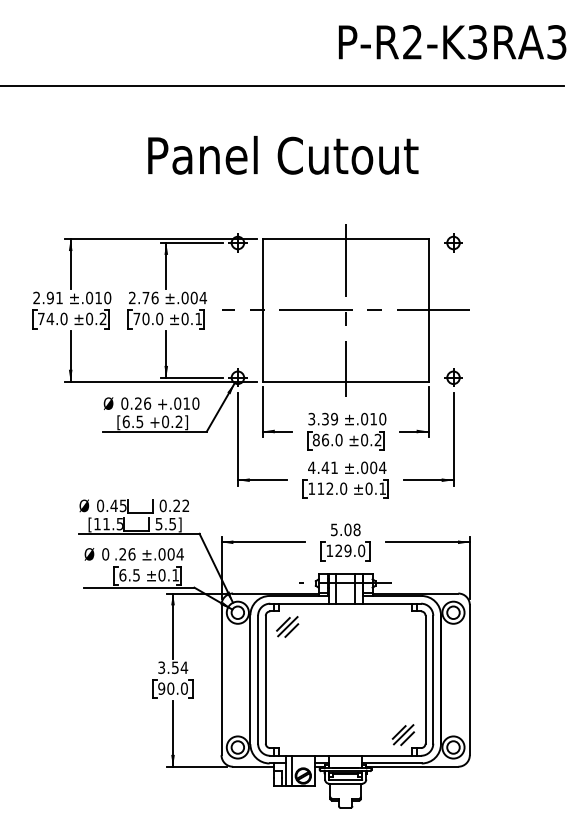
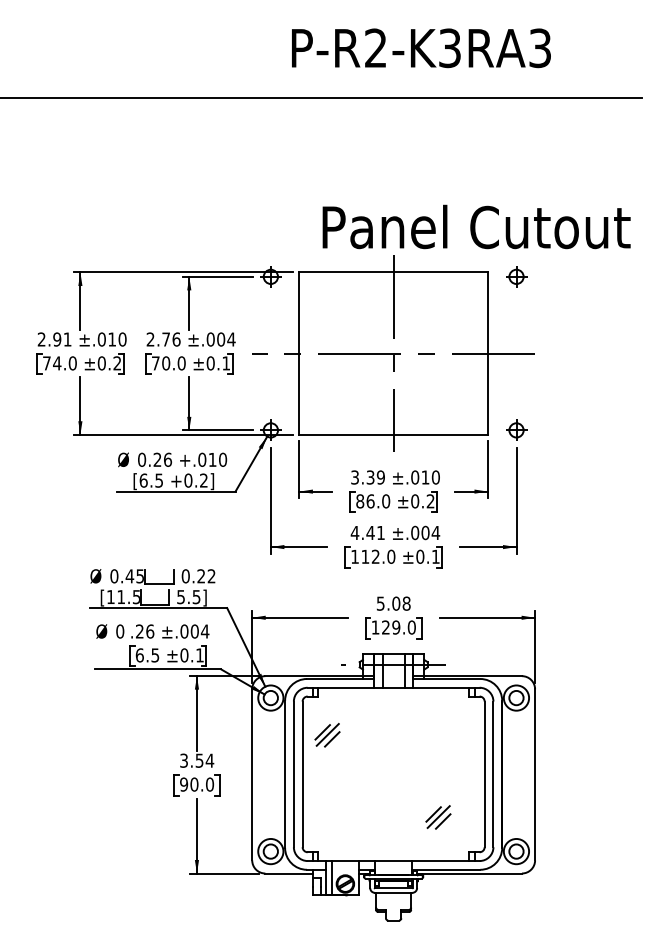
text: (452, 42) -> (421, 48), moved
text: (283, 154) -> (476, 226), moved
part: (287, 627) -> (327, 735), moved
part: (403, 735) -> (438, 817), moved

